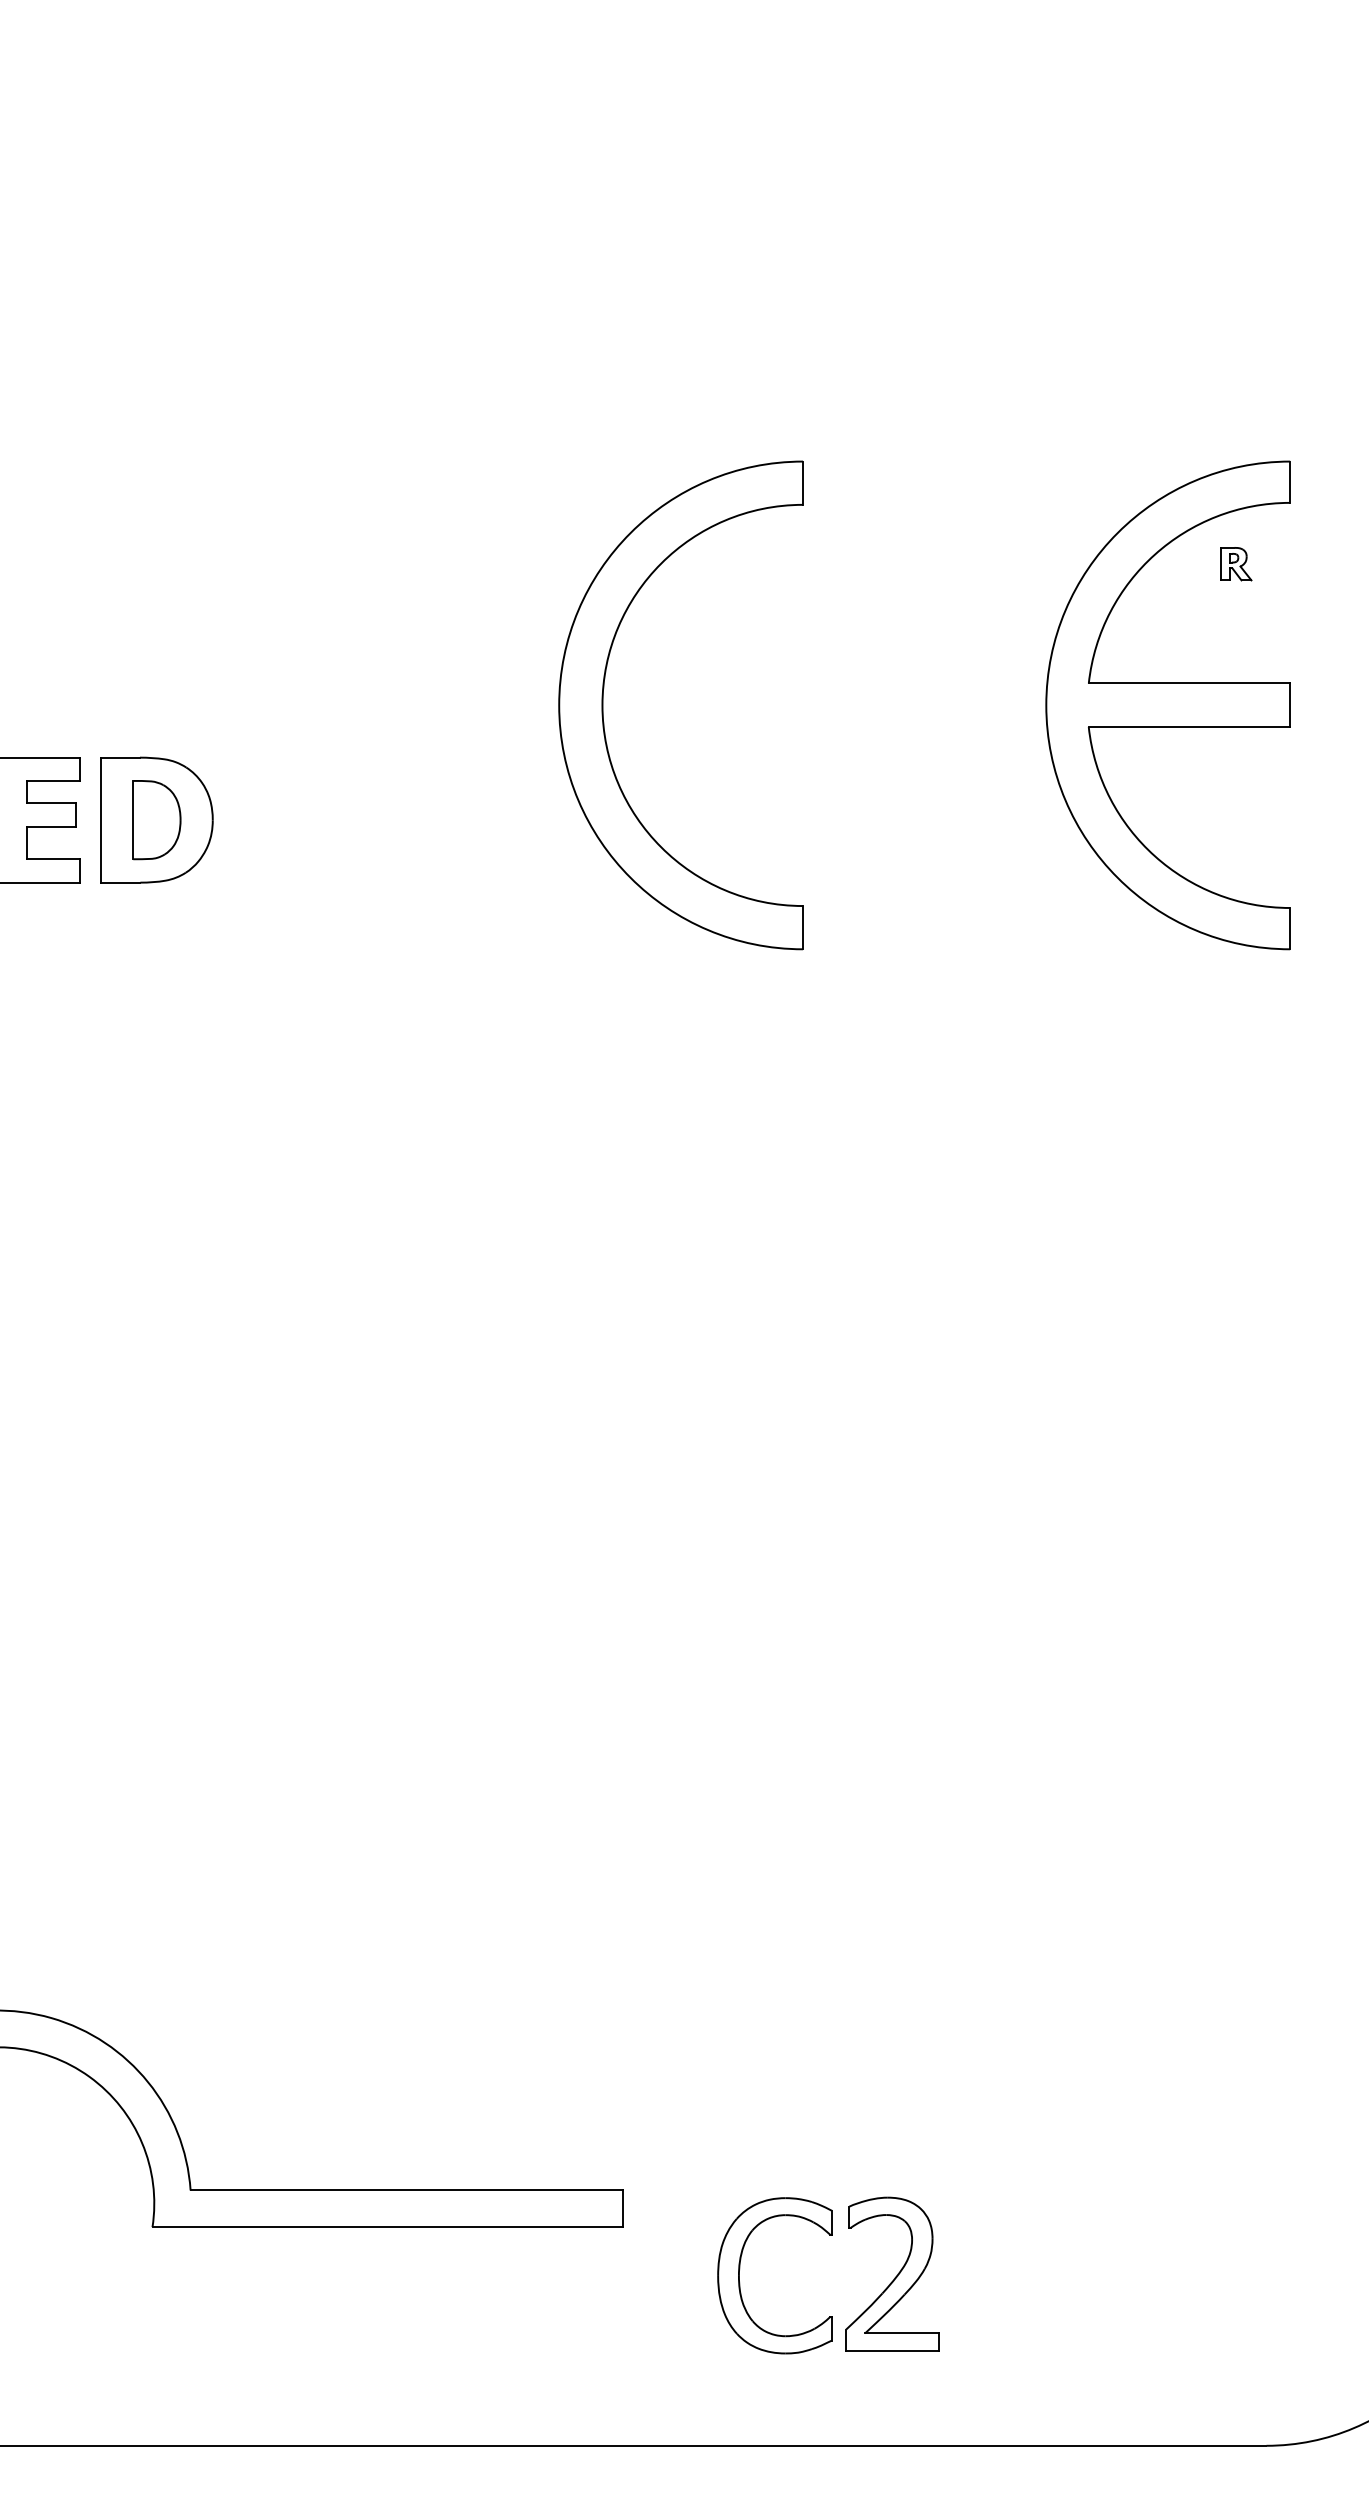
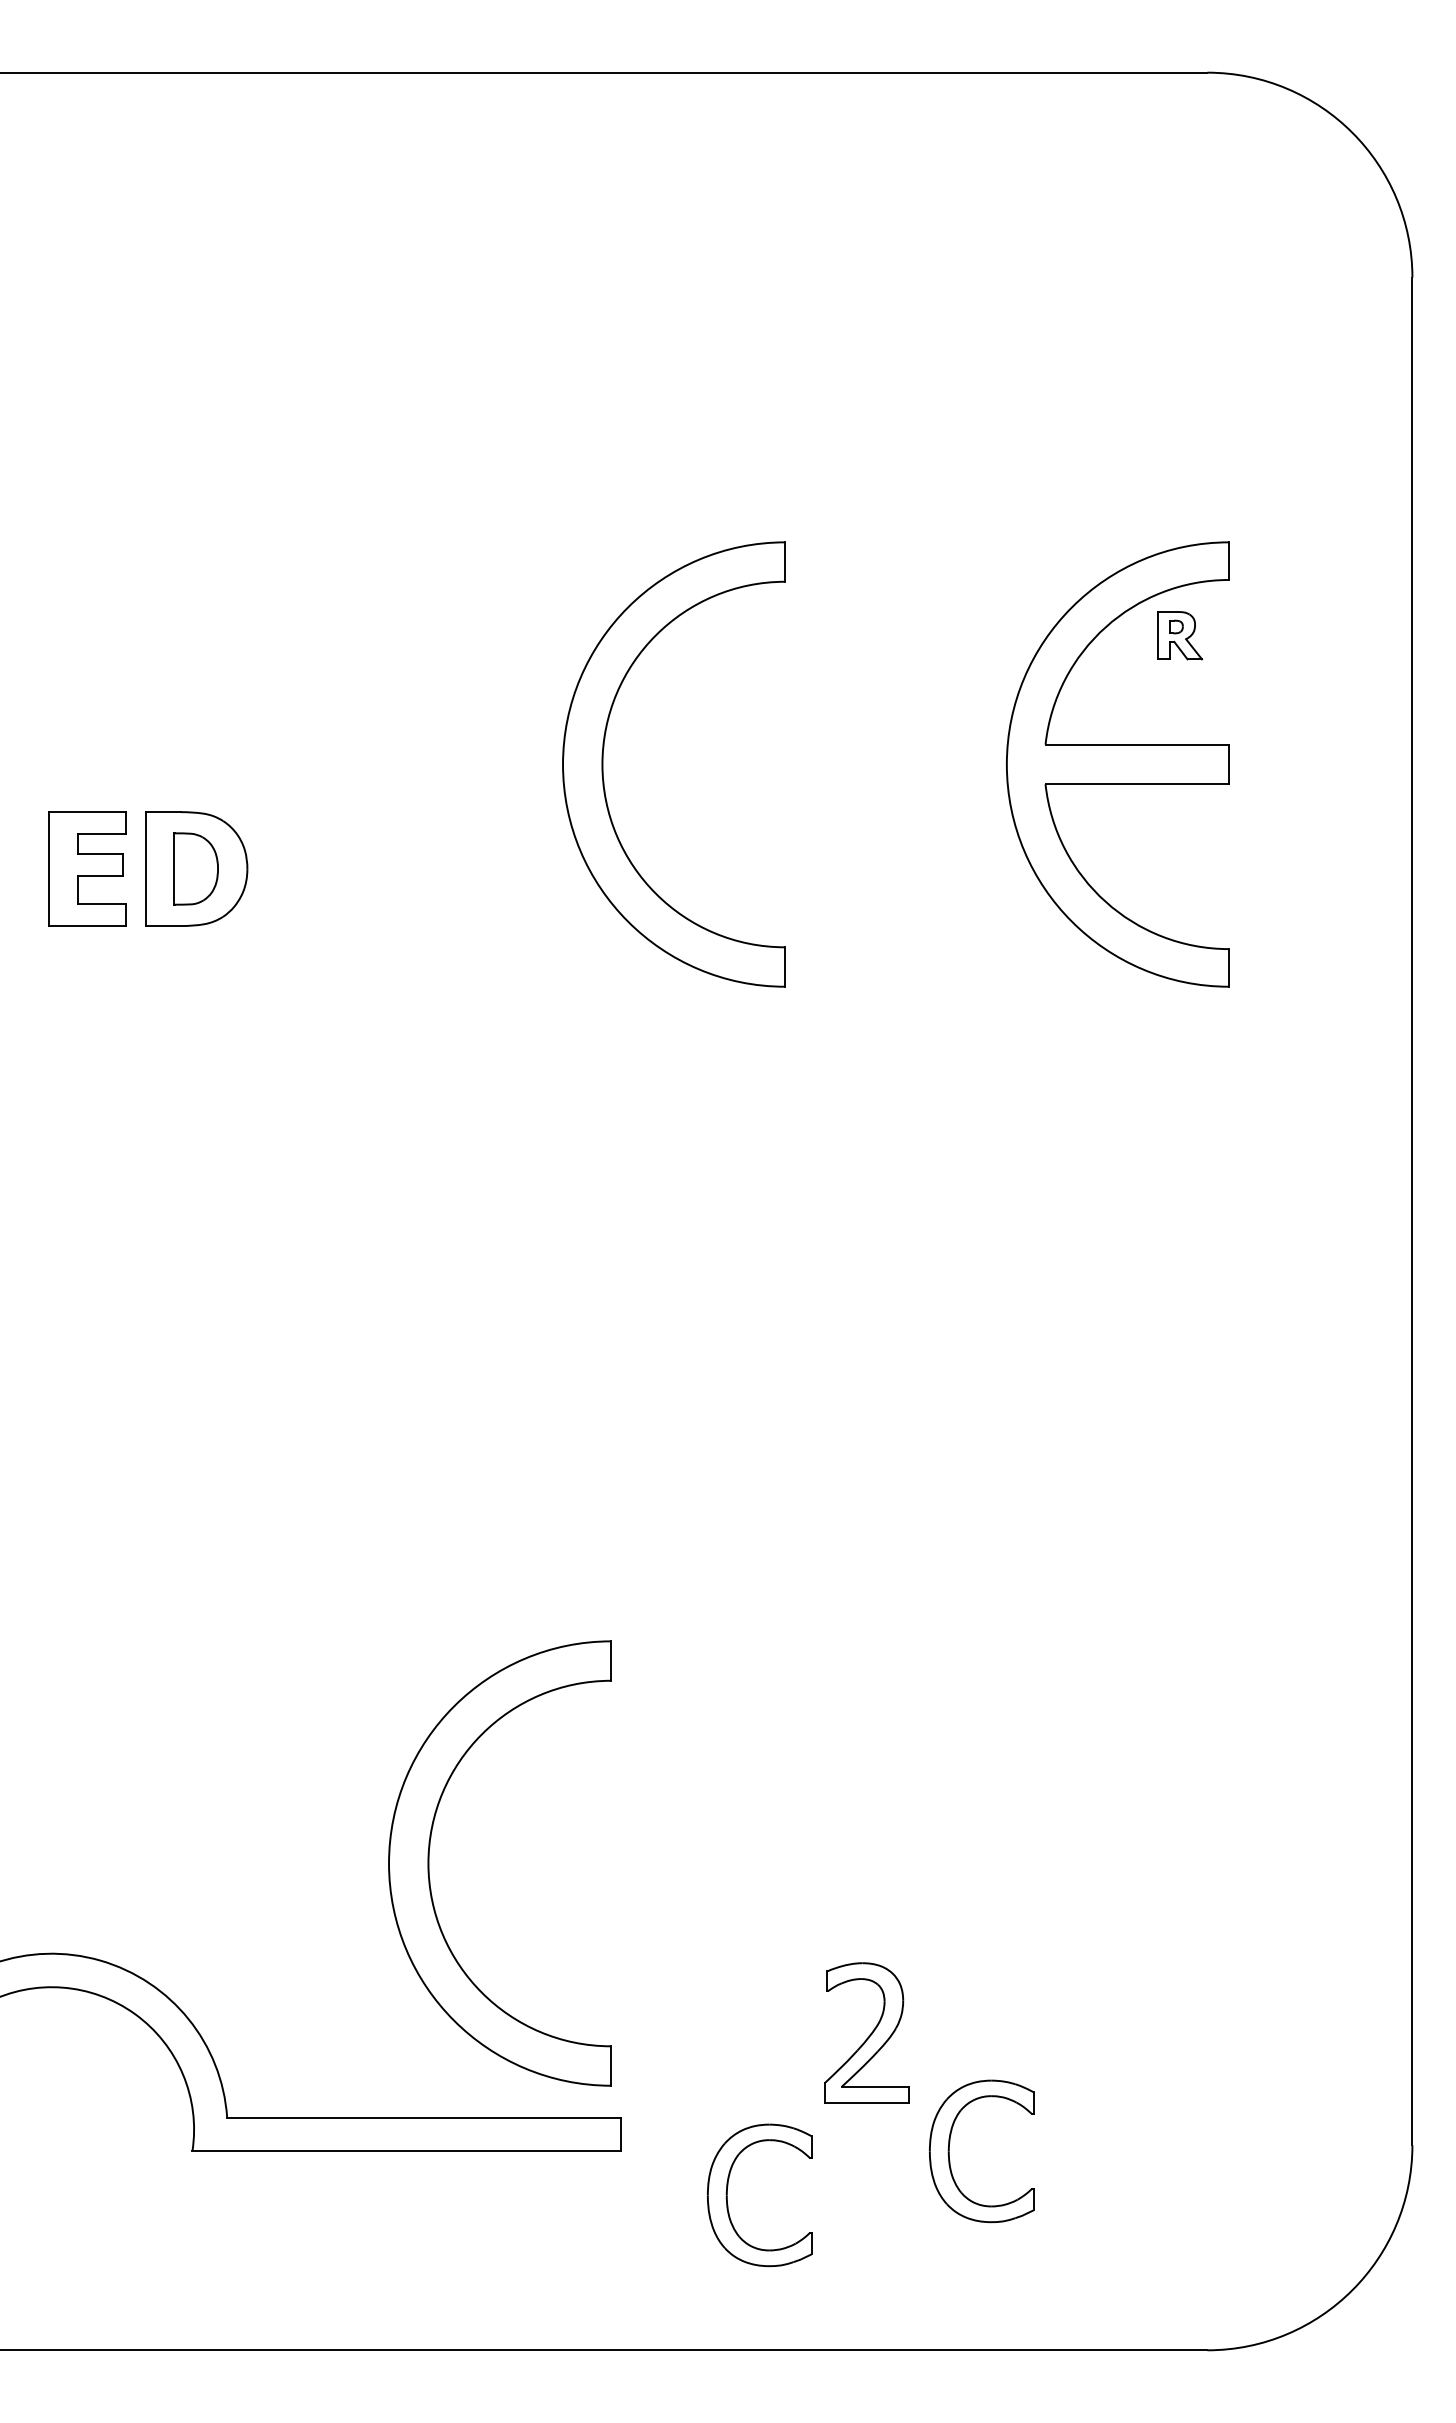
part: (1235, 563) -> (1179, 635), size x1.6
part: (412, 1911) -> (429, 1863), added
part: (983, 2227) -> (949, 2151), added
part: (892, 2273) -> (866, 2032), moved

